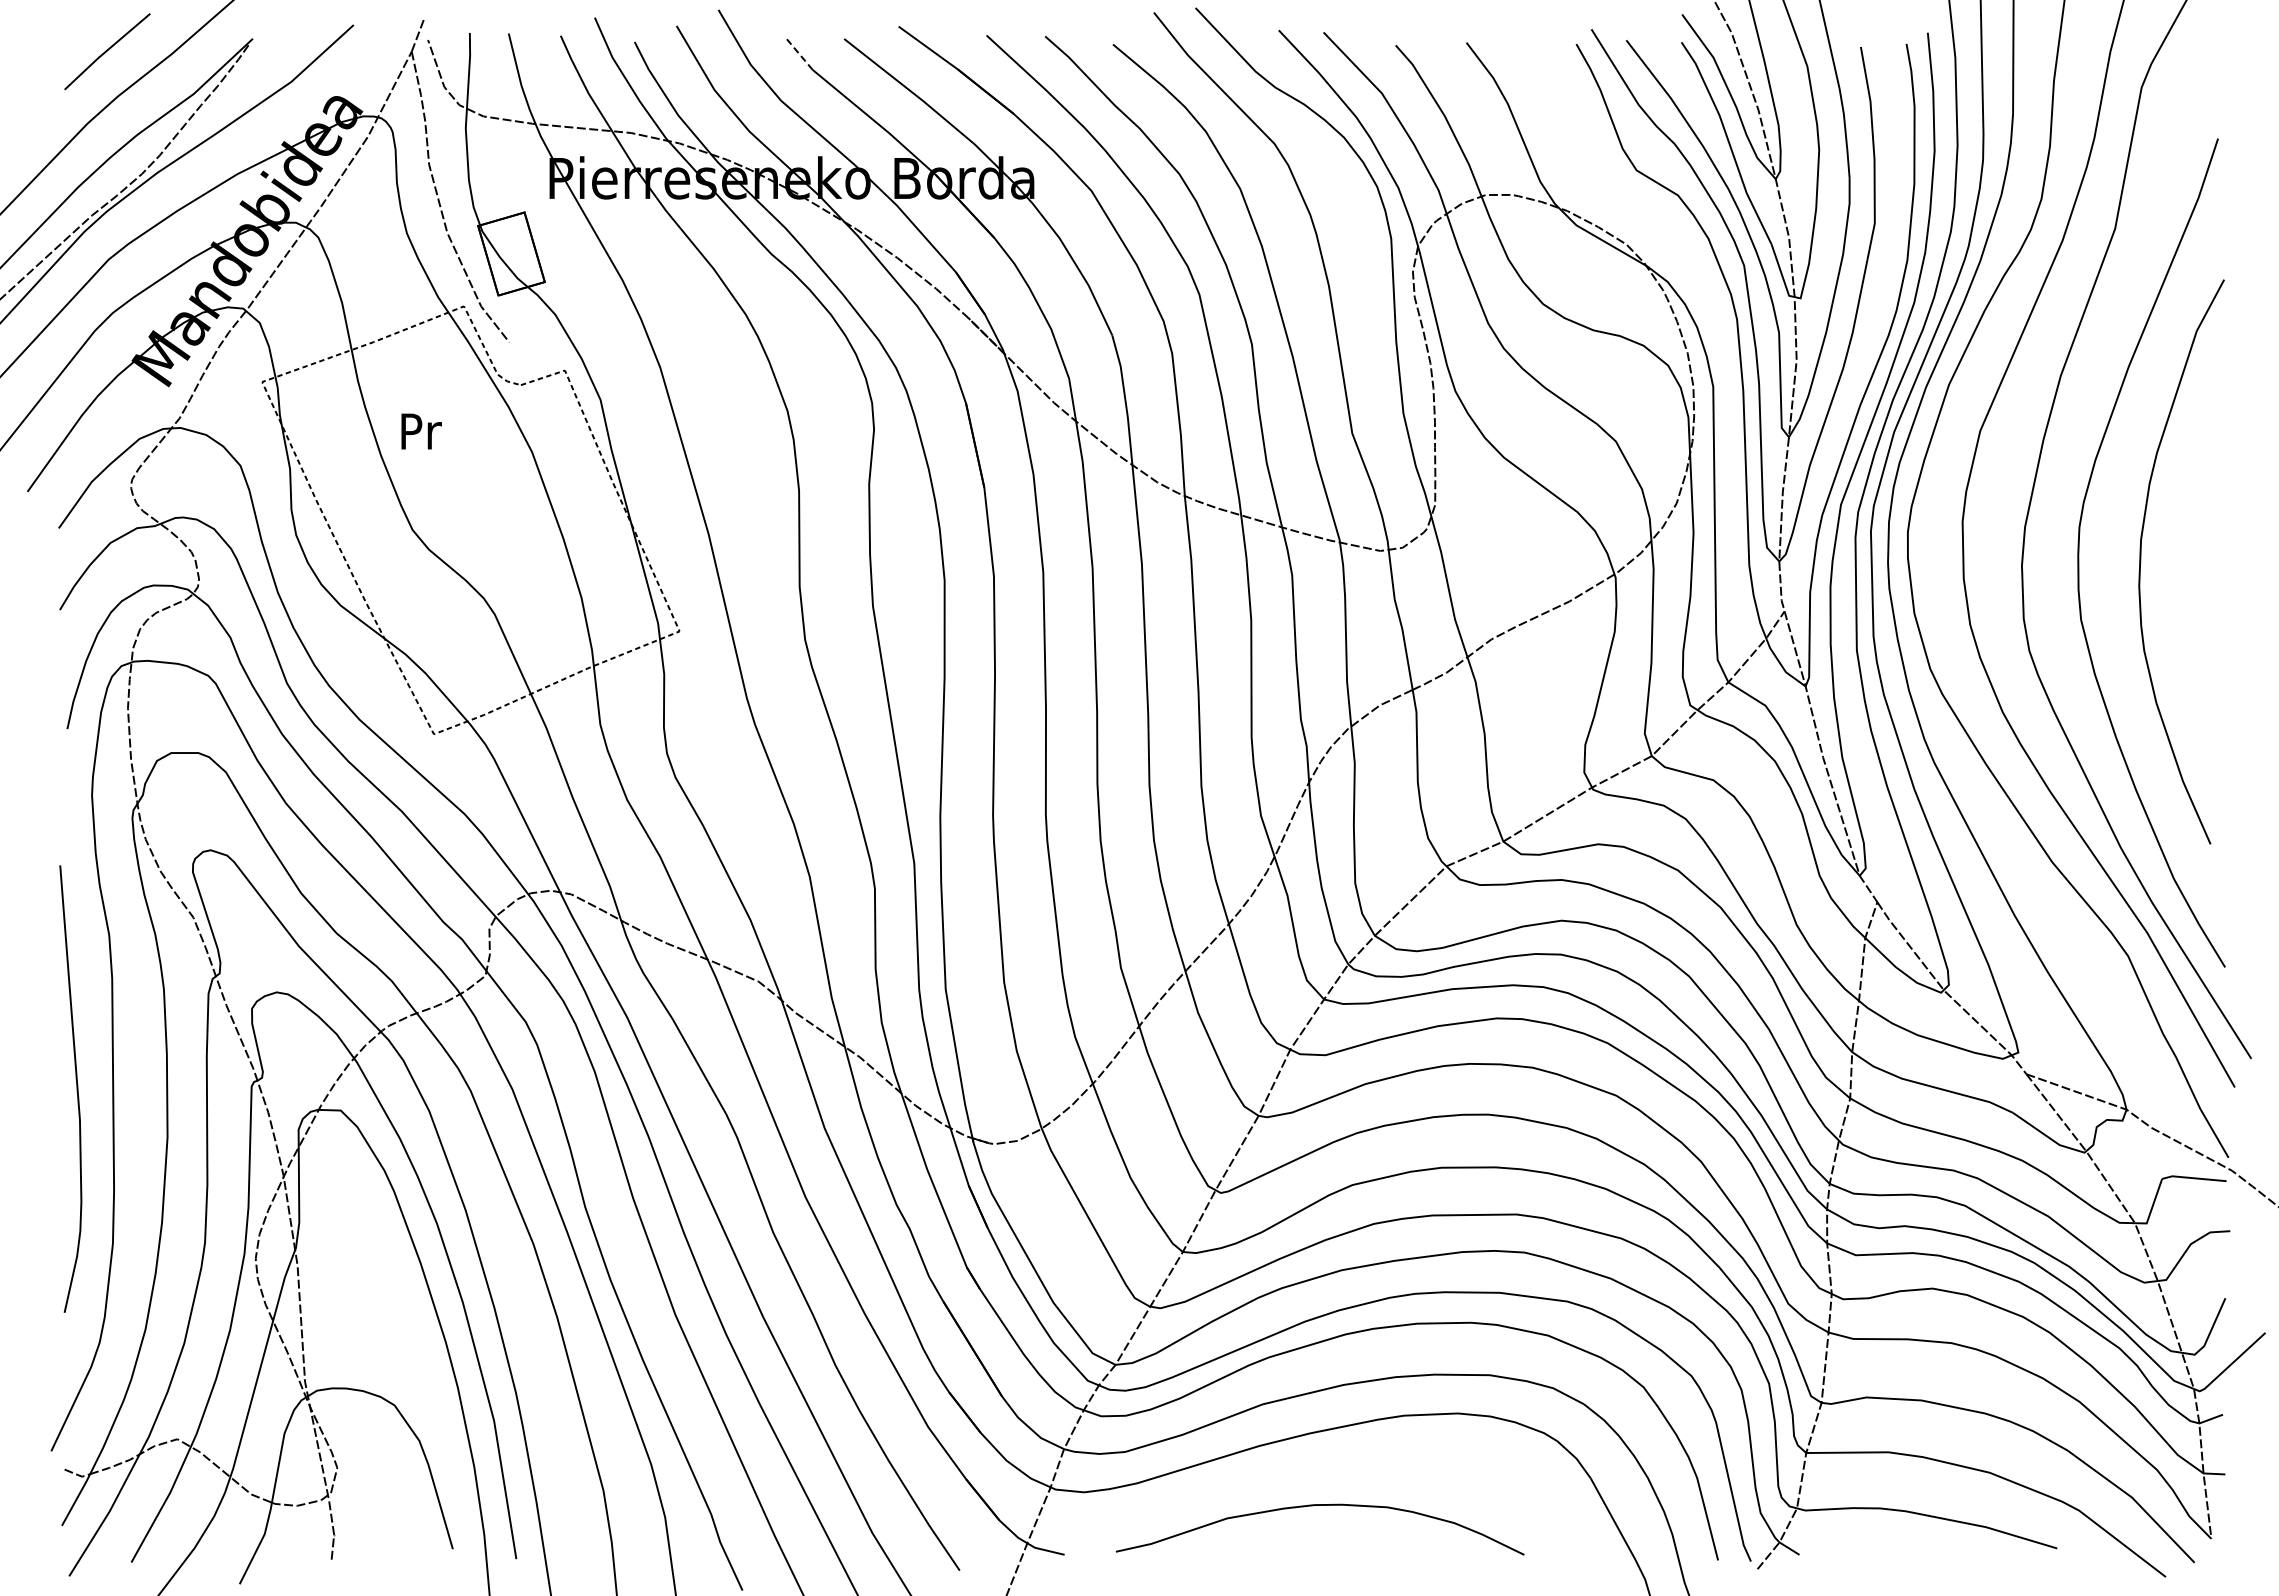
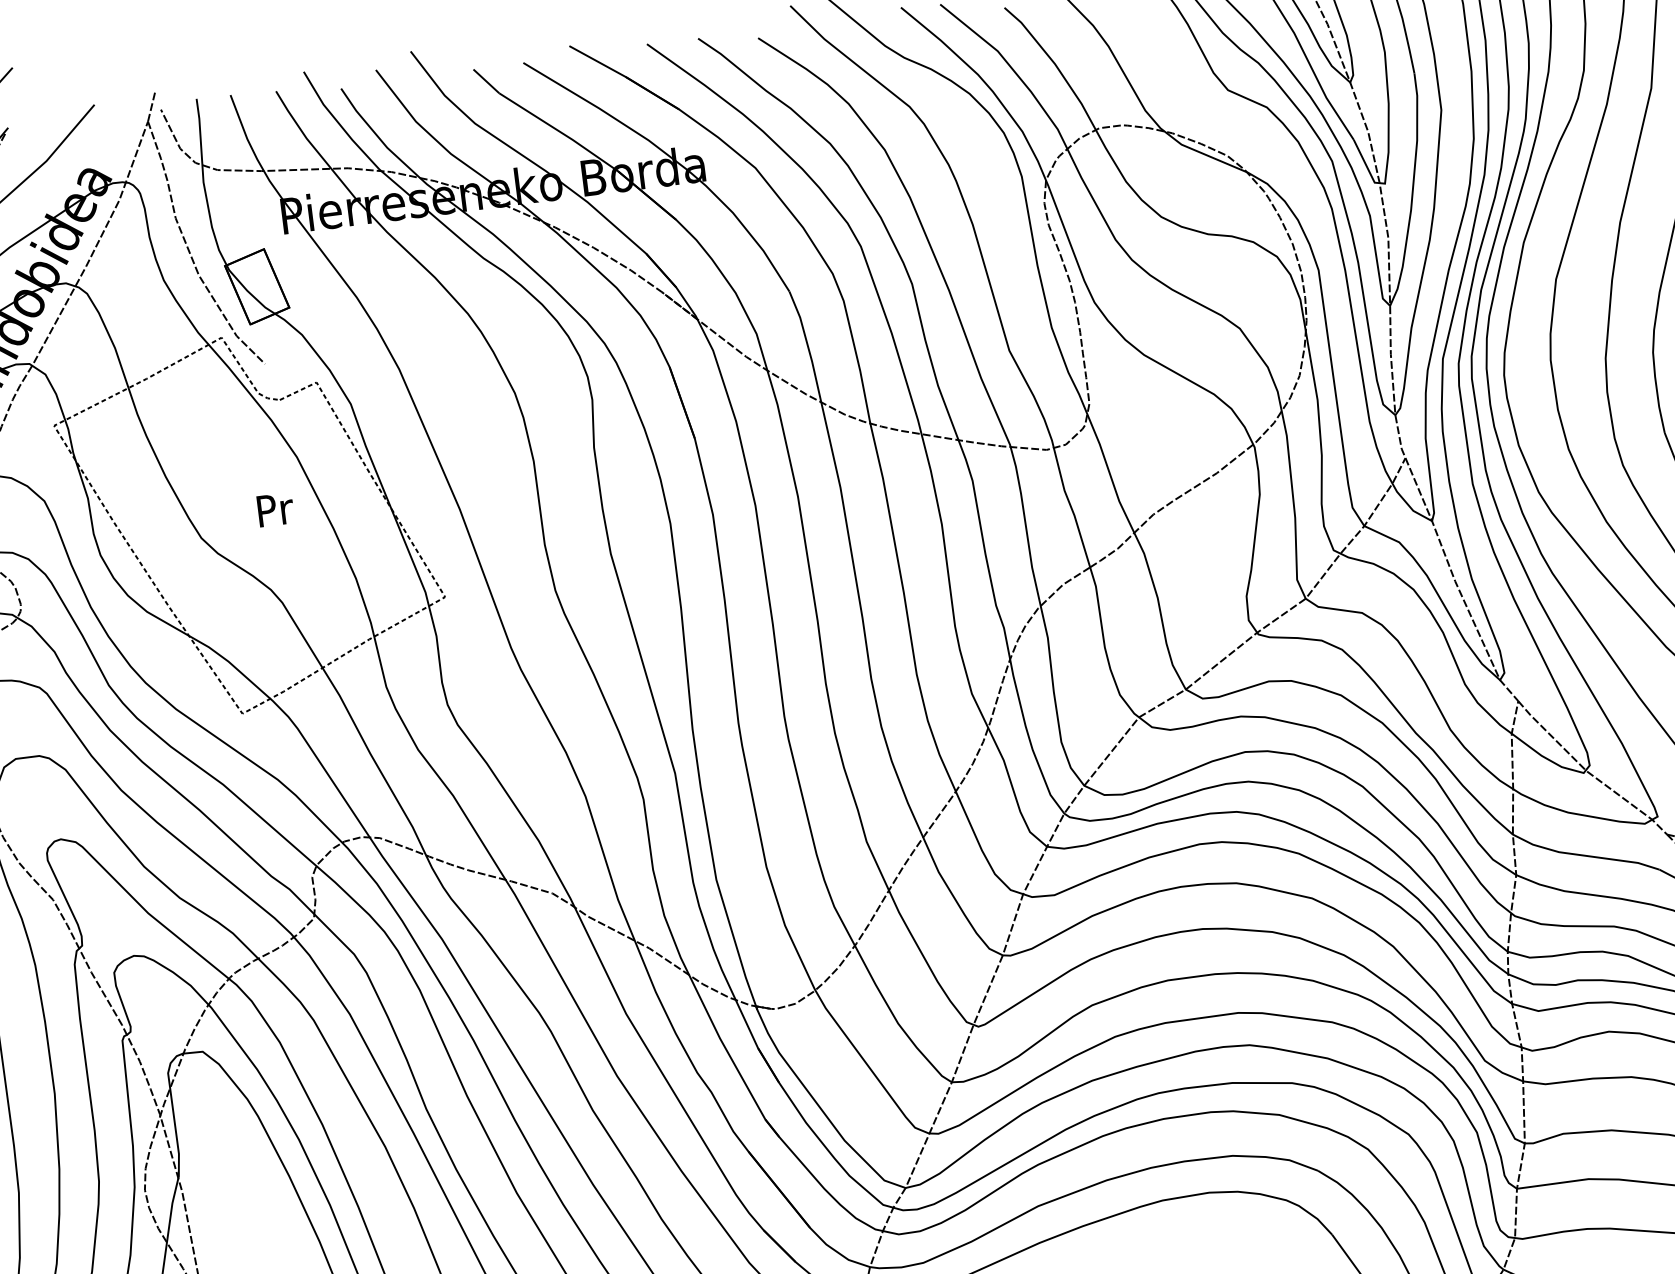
line: (799, 54) -> (486, 81), dashed -> solid
text: (421, 431) -> (275, 509), moved

